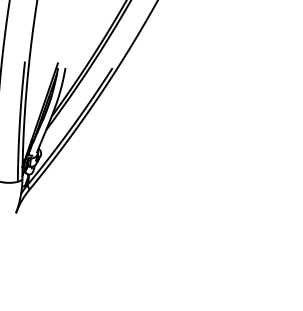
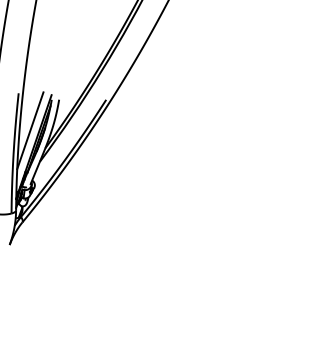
line: (36, 98) -> (30, 130), added

